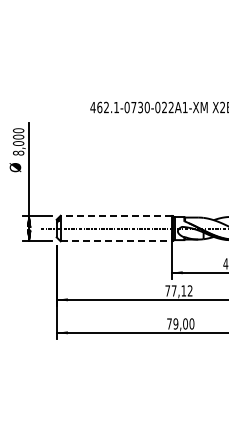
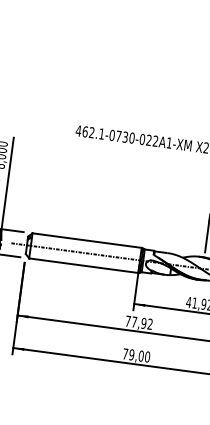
line: (115, 215) -> (86, 240), dashed -> solid
line: (116, 241) -> (84, 265), dashed -> solid
text: (183, 290) -> (143, 322), 77,12 -> 77,92

